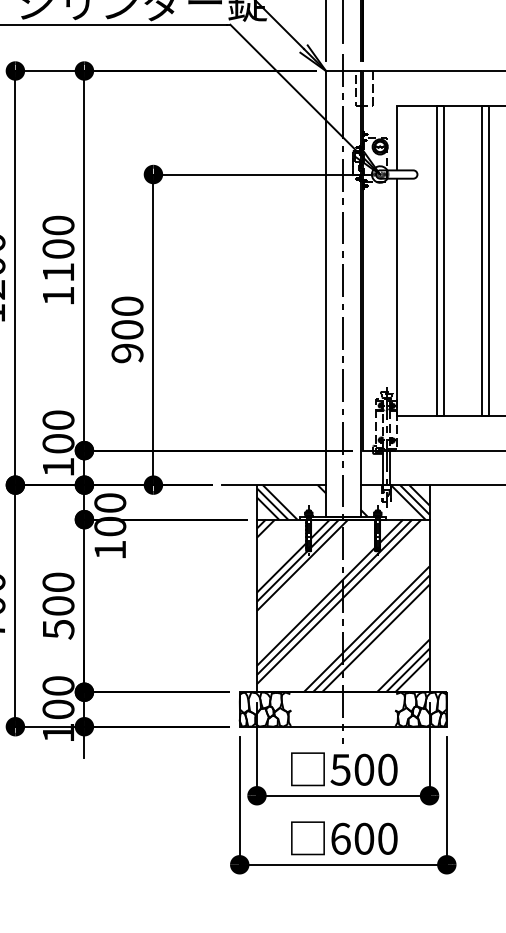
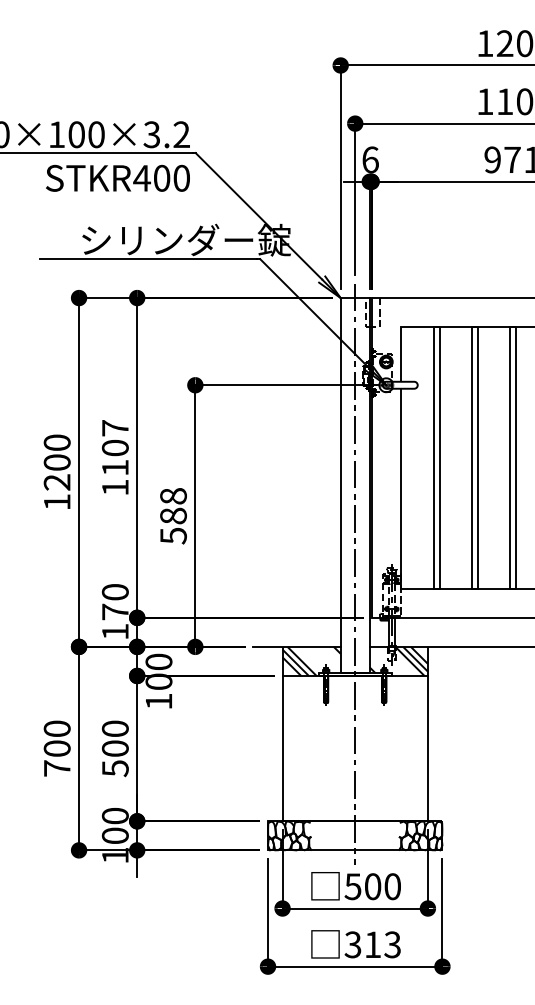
text: (57, 225) -> (114, 428), 1100 -> 1107
text: (127, 330) -> (173, 516), 900 -> 588
text: (57, 443) -> (114, 611), 100 -> 170
hatch: (342, 605) -> (354, 748), removed
text: (363, 838) -> (372, 944), 600 -> 313

